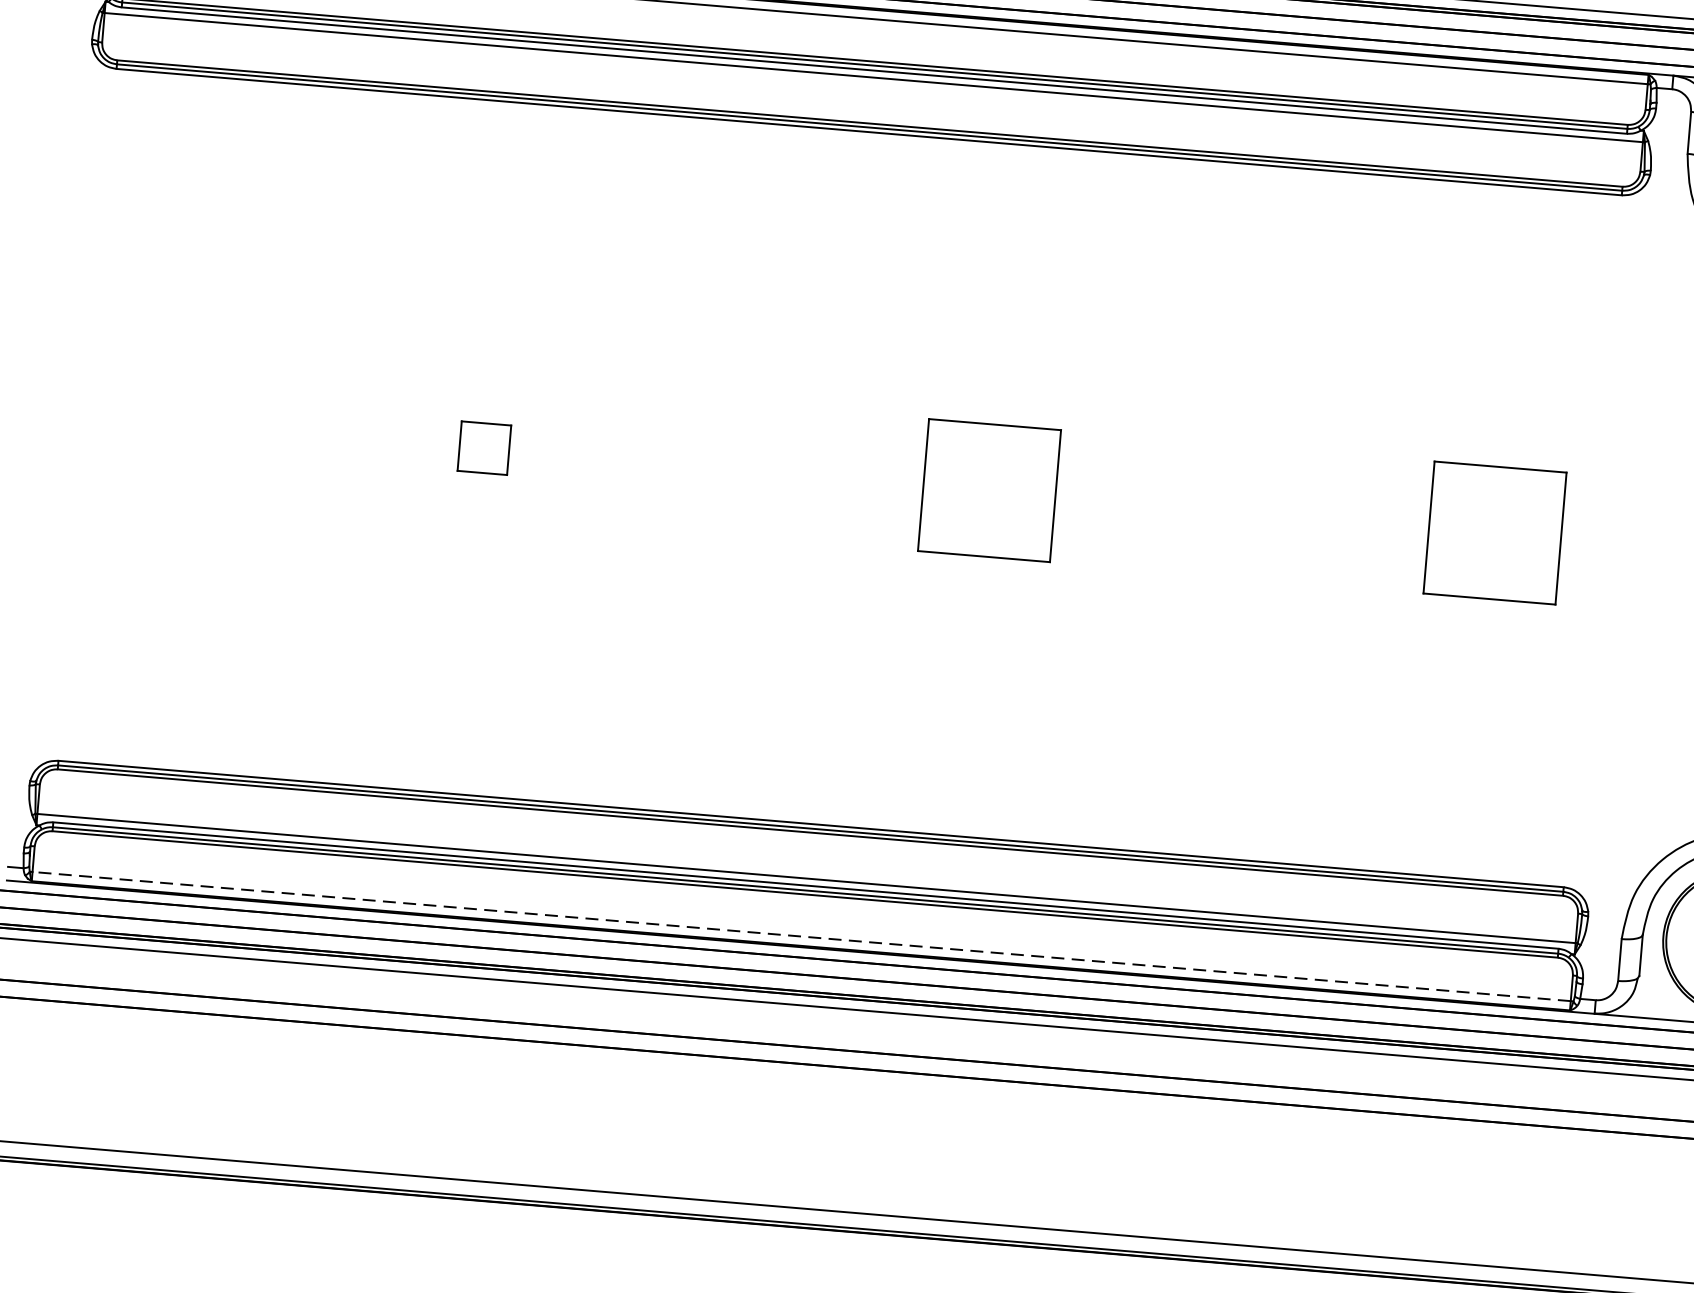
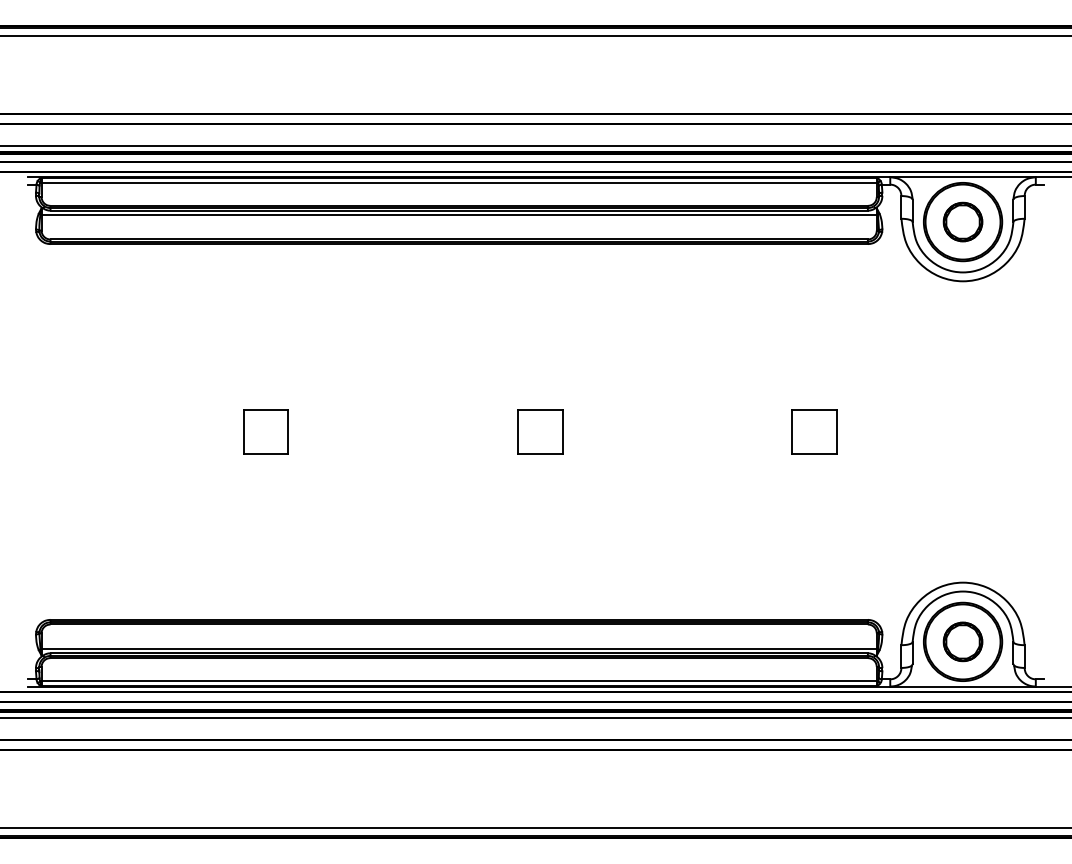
part: (483, 447) -> (265, 431), size x1.67
part: (989, 489) -> (540, 431), size x0.62
part: (1494, 532) -> (814, 431), size x0.62
line: (802, 935) -> (459, 680), dashed -> solid

